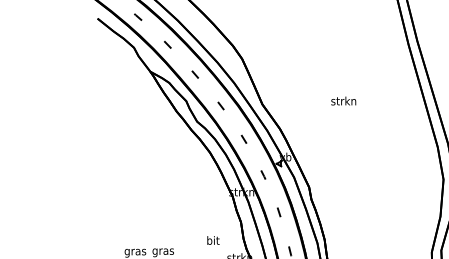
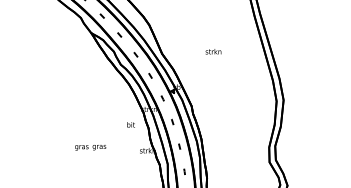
text: (212, 239) -> (130, 124), moved

